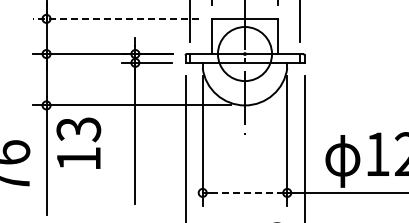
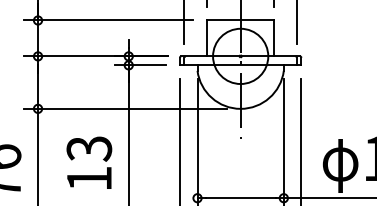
line: (115, 18) -> (108, 20), dashed -> solid
text: (78, 142) -> (89, 162), moved
line: (245, 192) -> (241, 197), dashed -> solid

